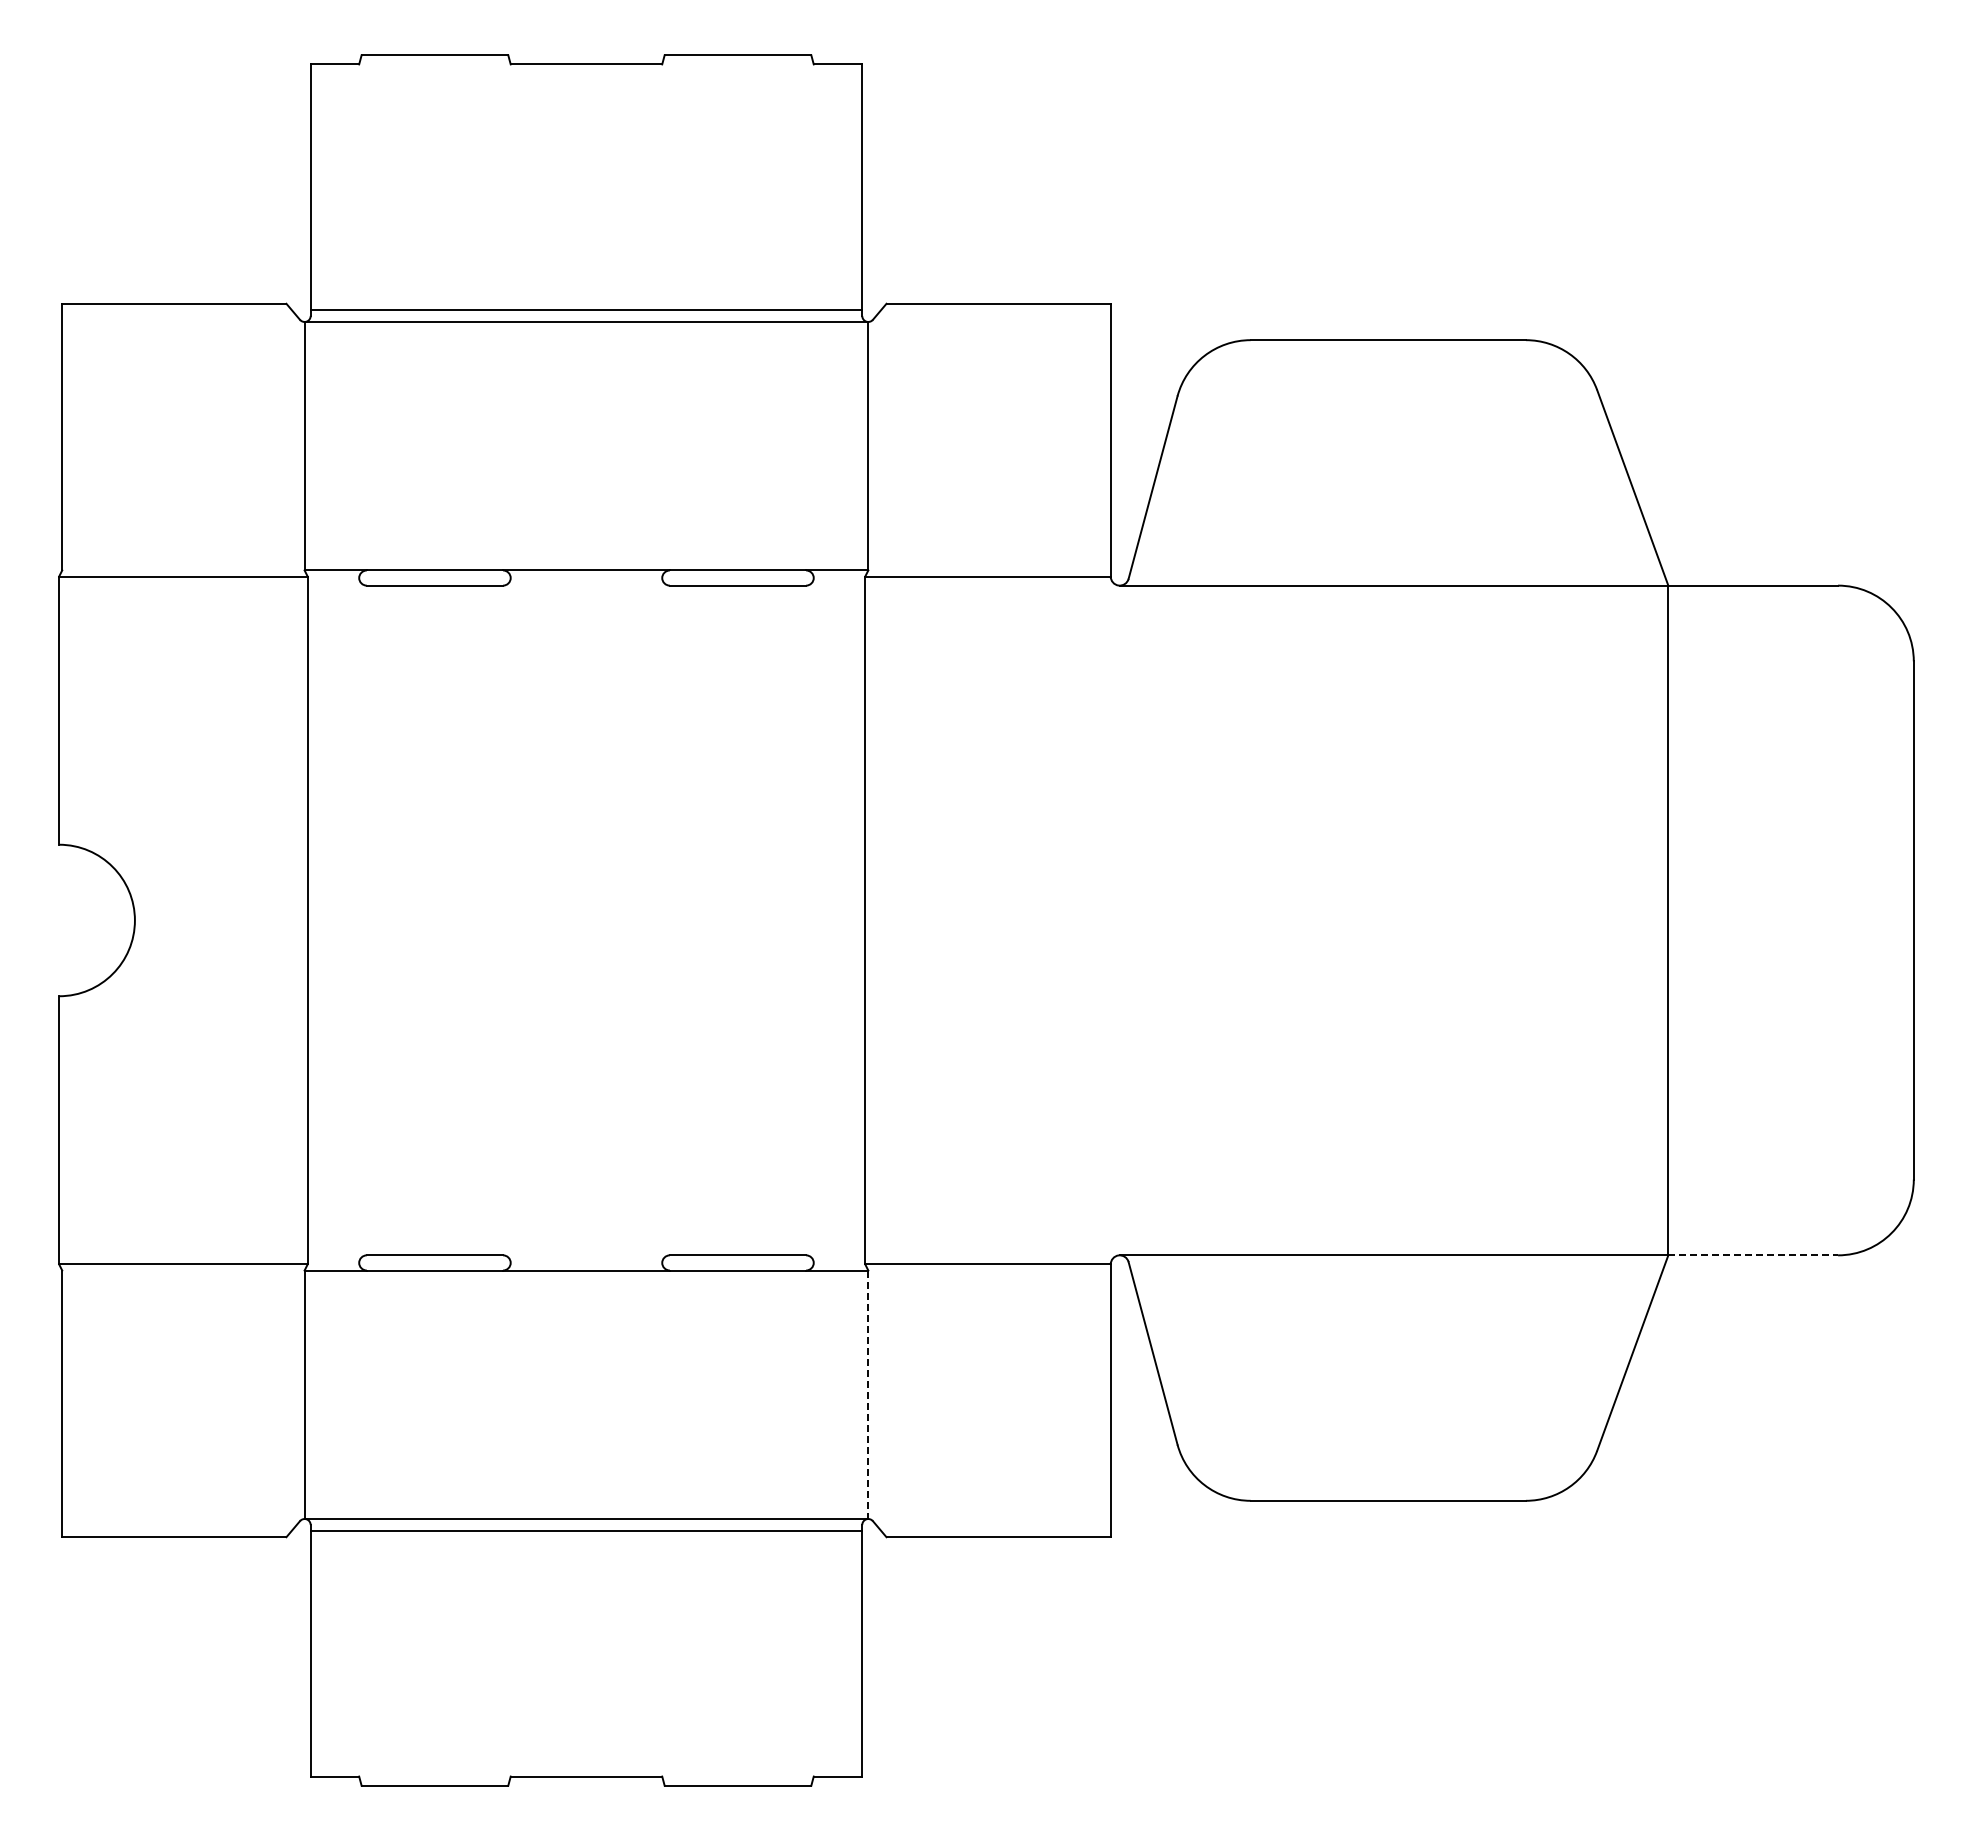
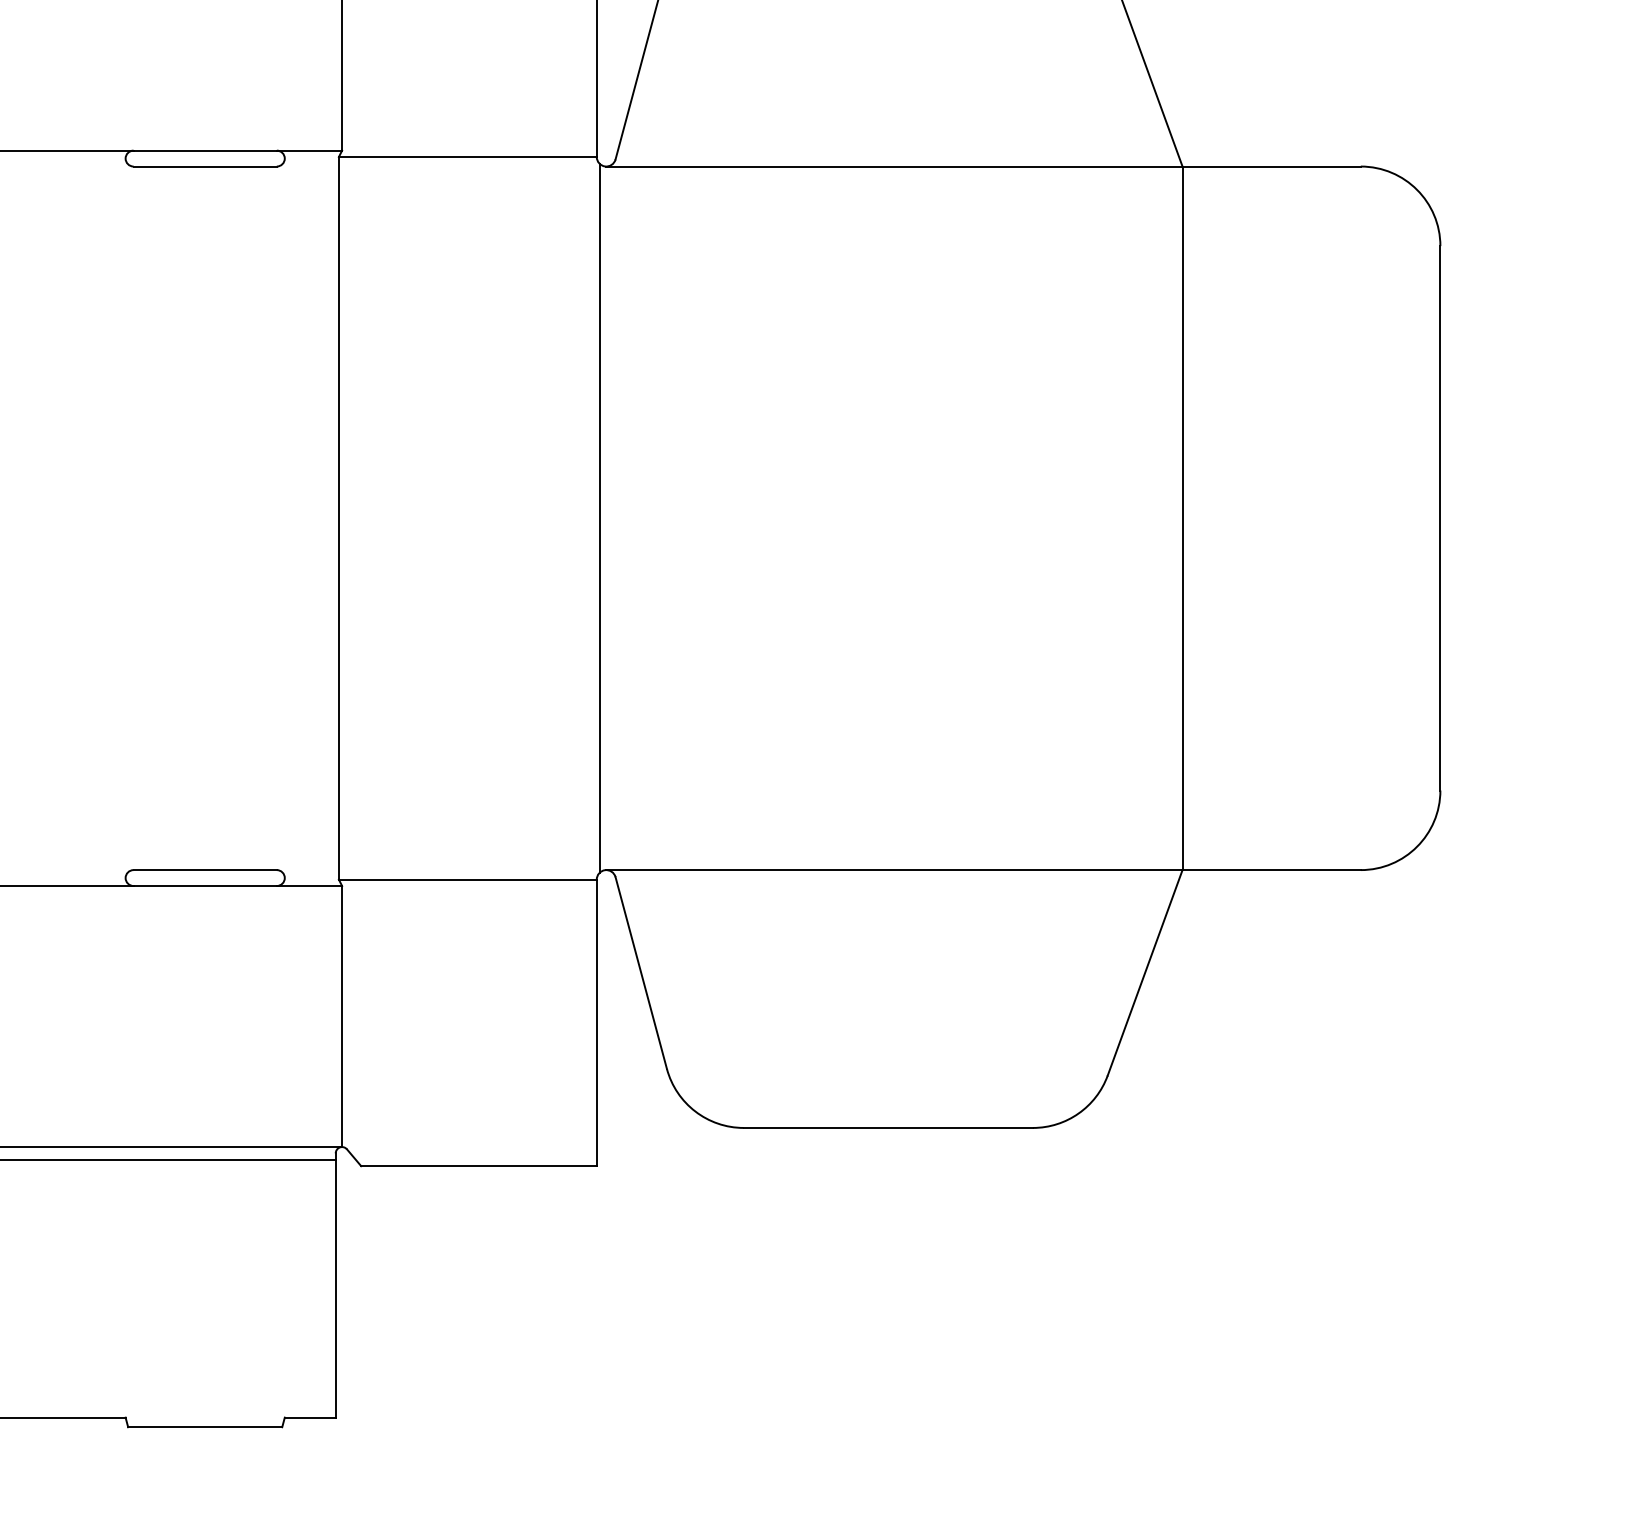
line: (1113, 920) -> (599, 518), added
line: (1753, 1255) -> (1271, 870), dashed -> solid
line: (868, 1395) -> (342, 1017), dashed -> solid

